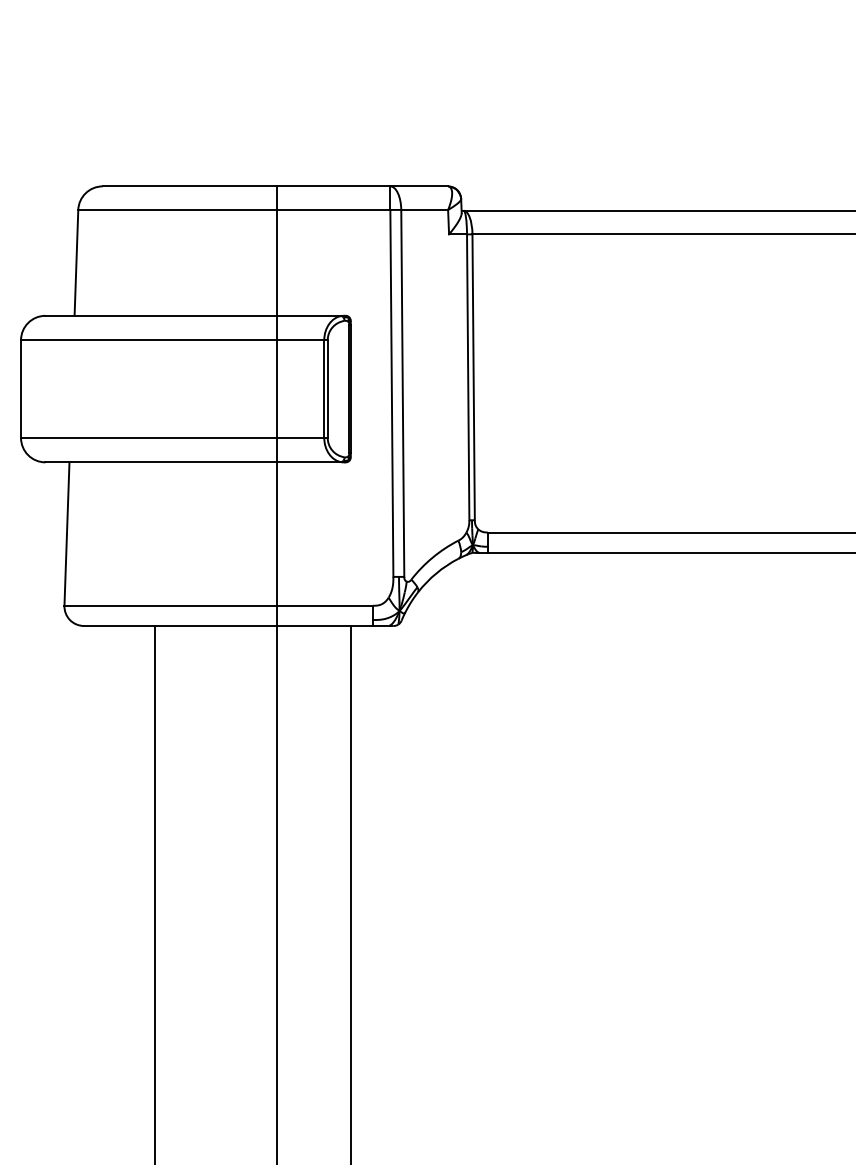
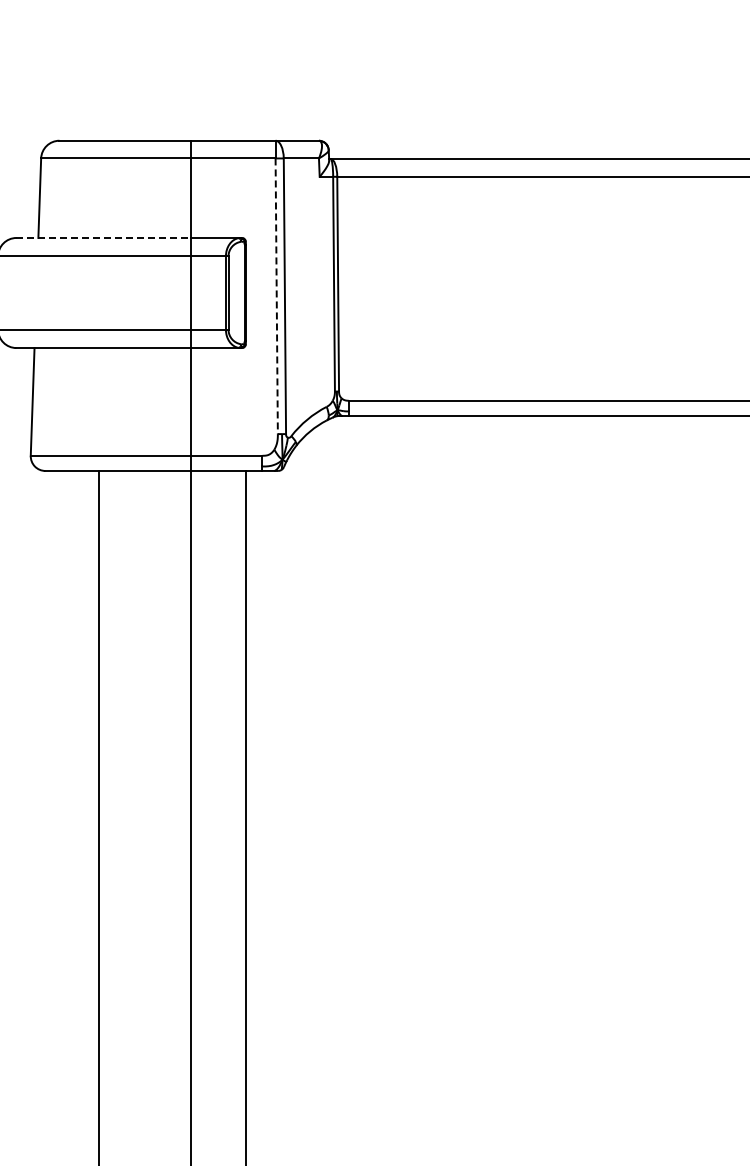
line: (162, 315) -> (104, 237), solid -> dashed
line: (391, 393) -> (276, 296), solid -> dashed

